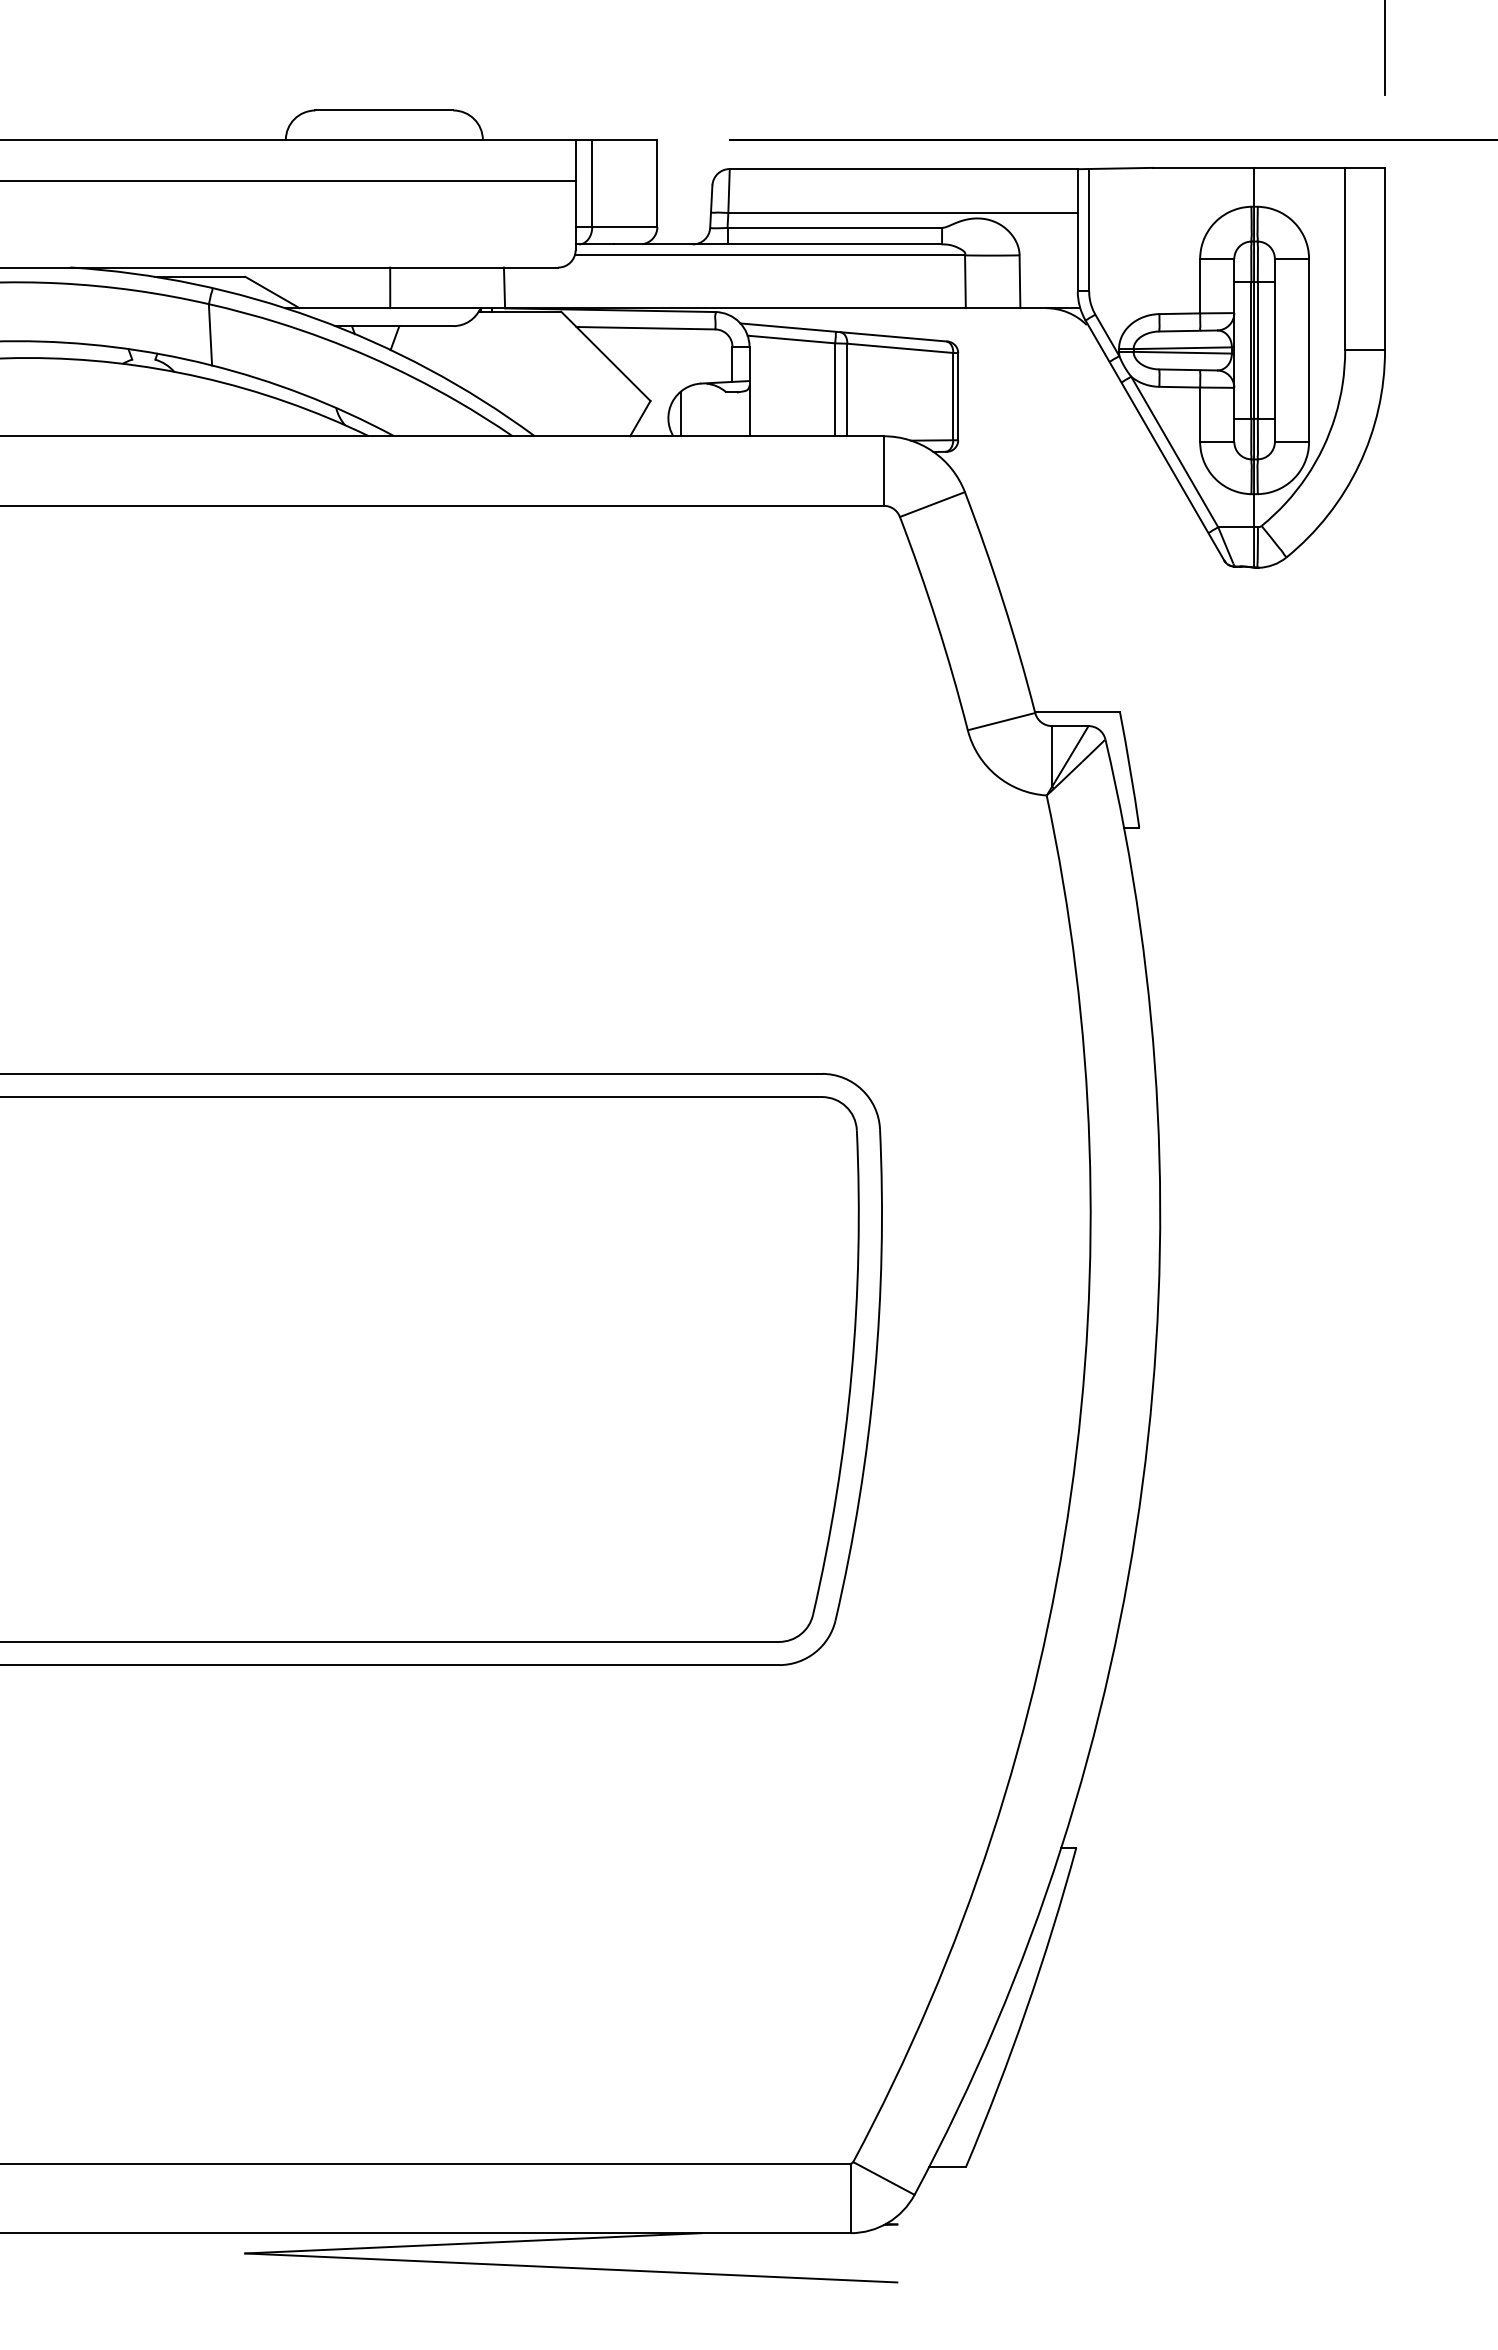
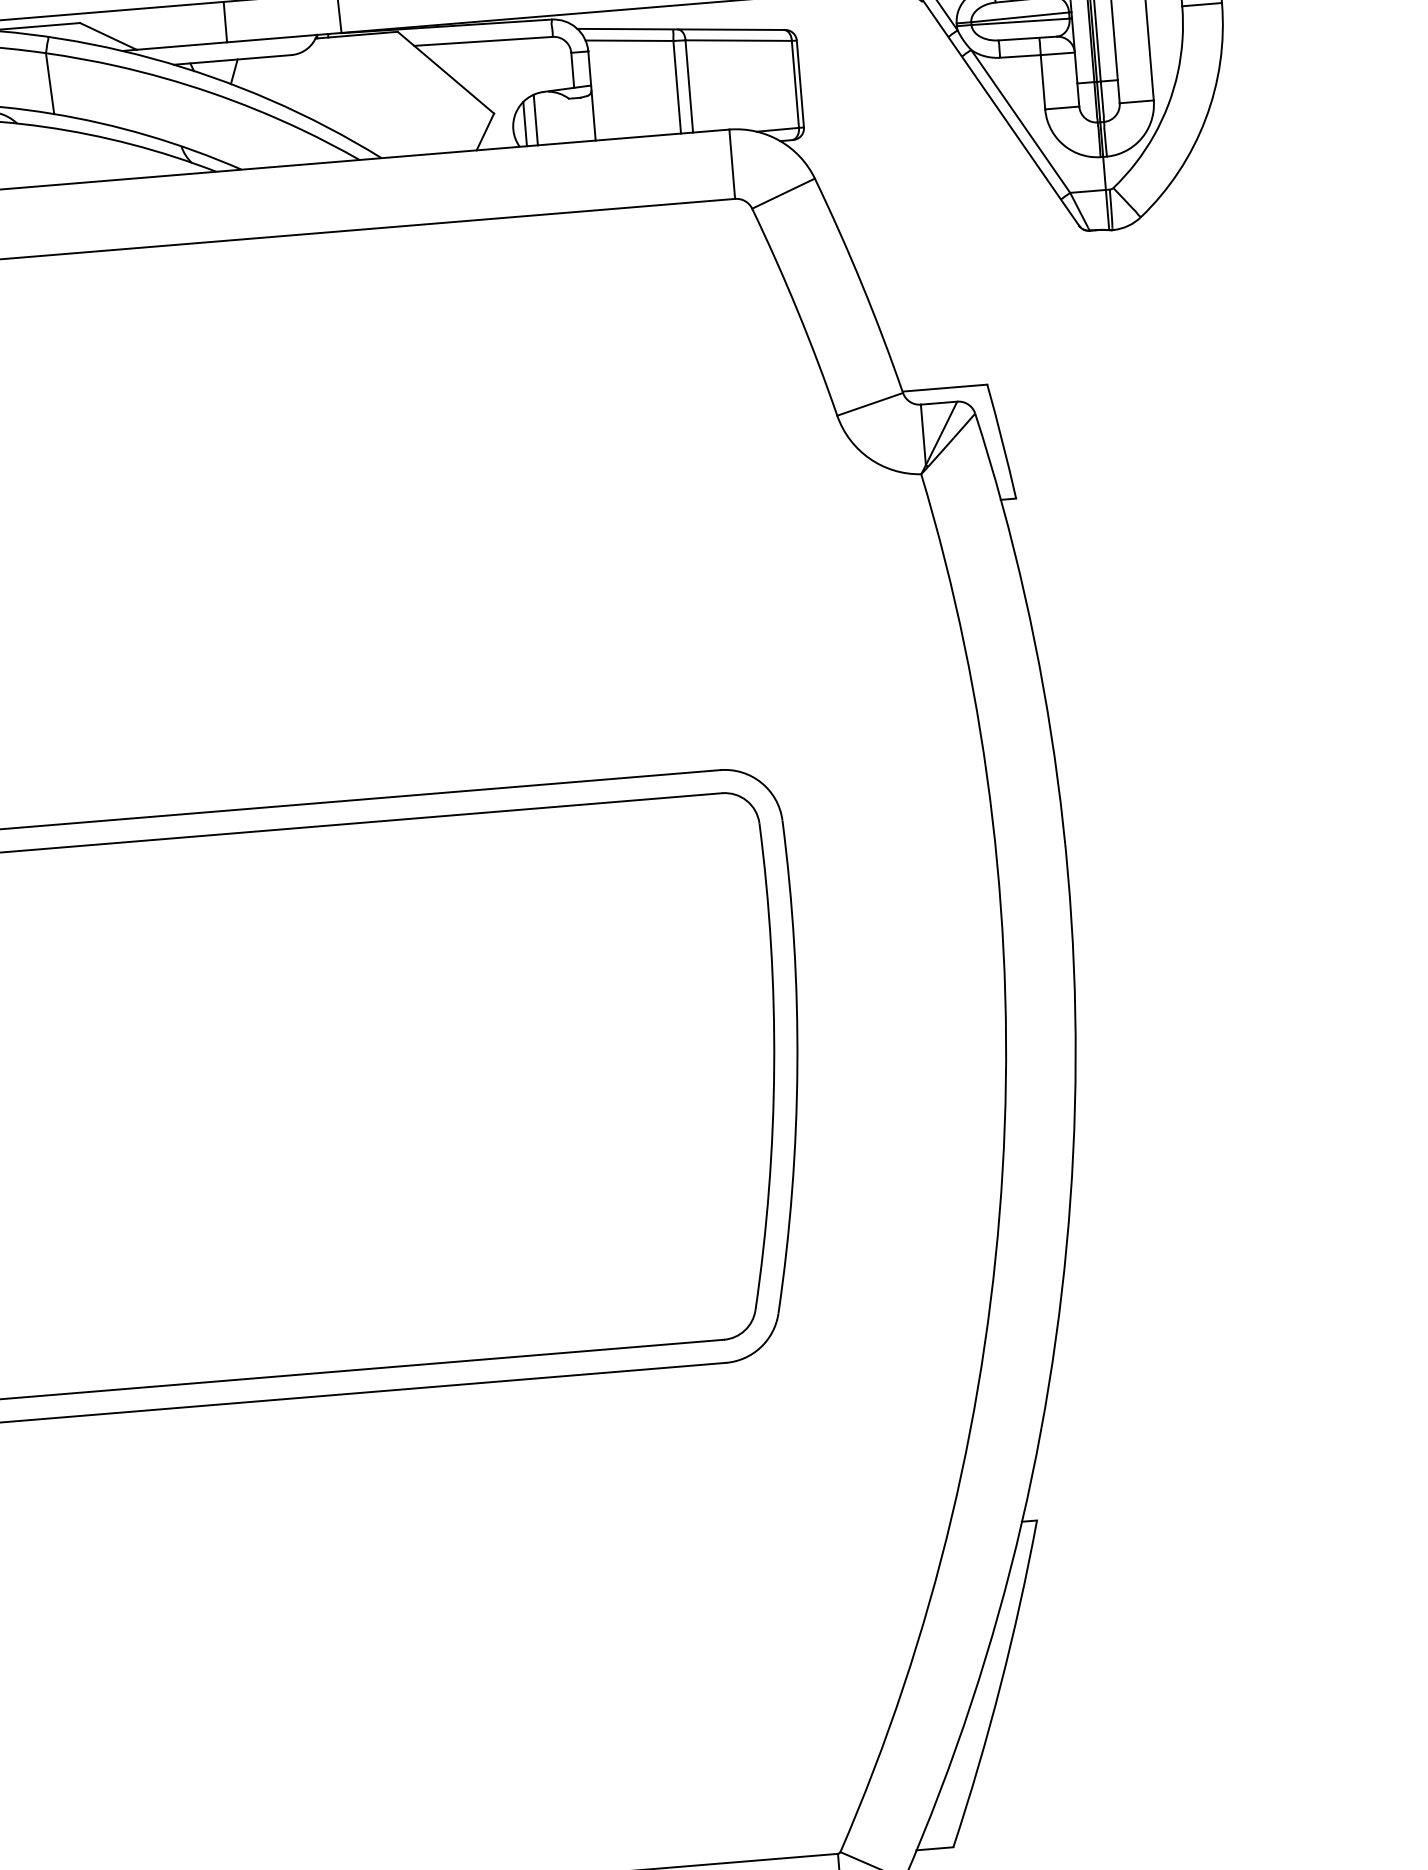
line: (691, 410) -> (535, 119), added

